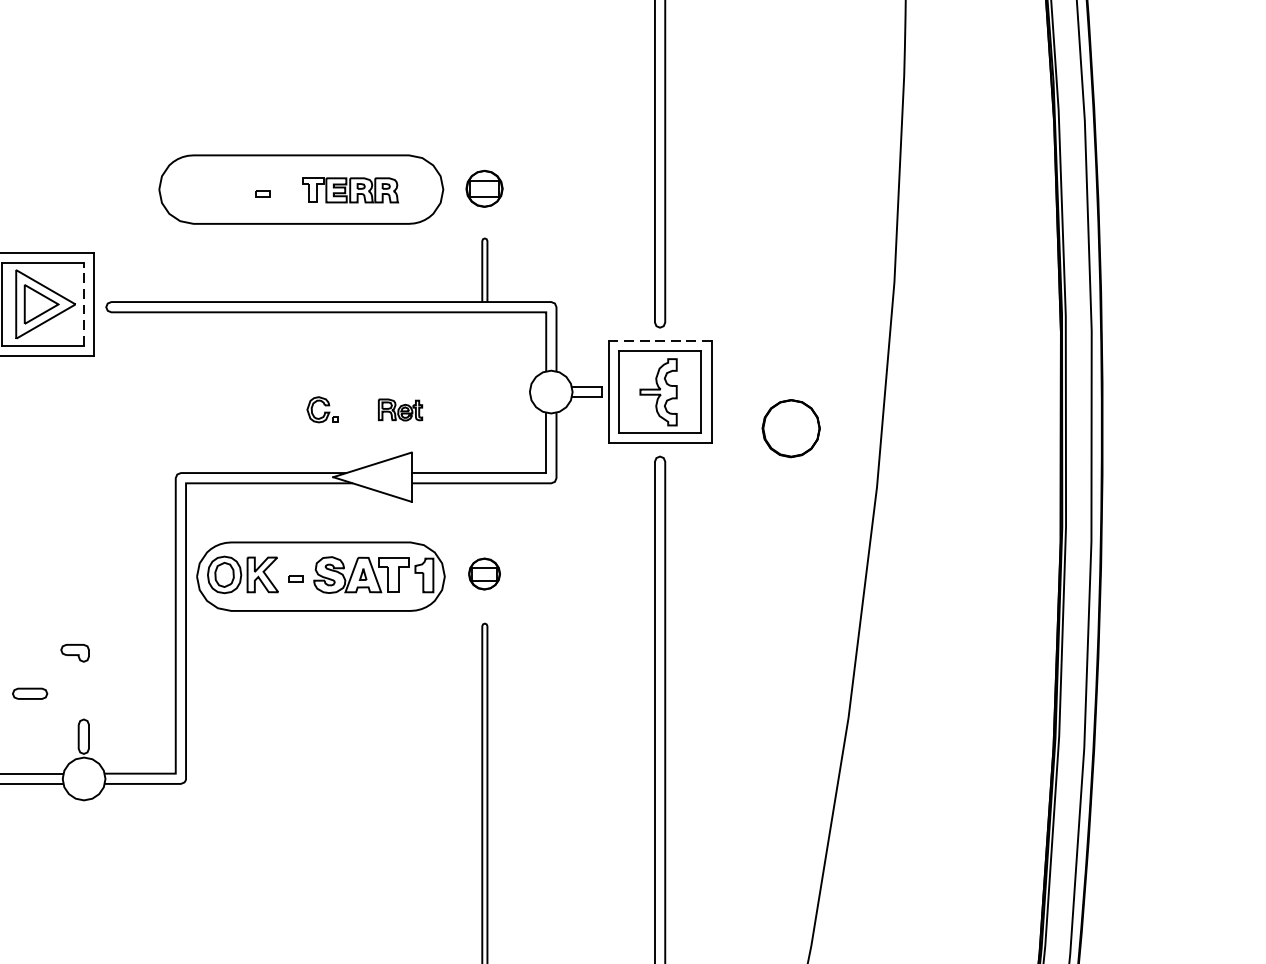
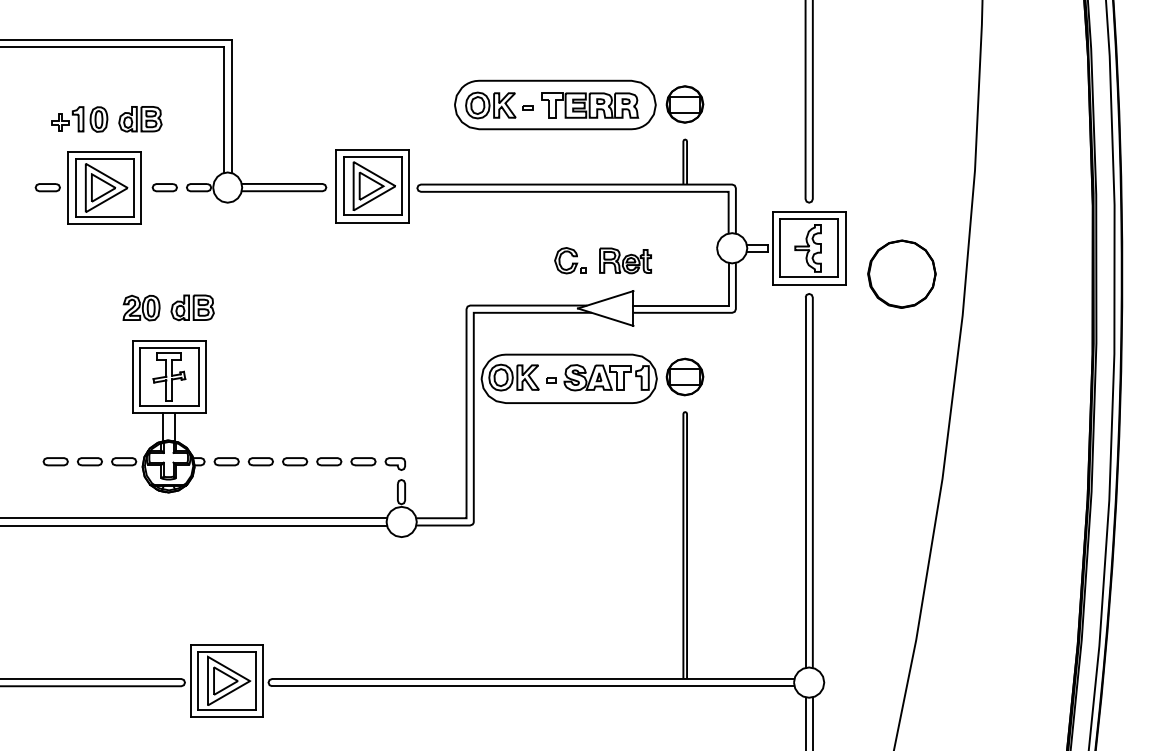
part: (483, 188) -> (684, 104), size x1.43
part: (209, 190) -> (490, 105), added
part: (350, 190) -> (590, 105), size x1.43
line: (83, 303) -> (401, 185), dashed -> solid
line: (659, 340) -> (808, 211), dashed -> solid
part: (322, 409) -> (570, 260), size x1.43
part: (400, 409) -> (625, 260), size x1.67
part: (790, 427) -> (901, 273), size x1.67
part: (483, 573) -> (684, 376), size x1.67
part: (73, 652) -> (394, 463), moved

